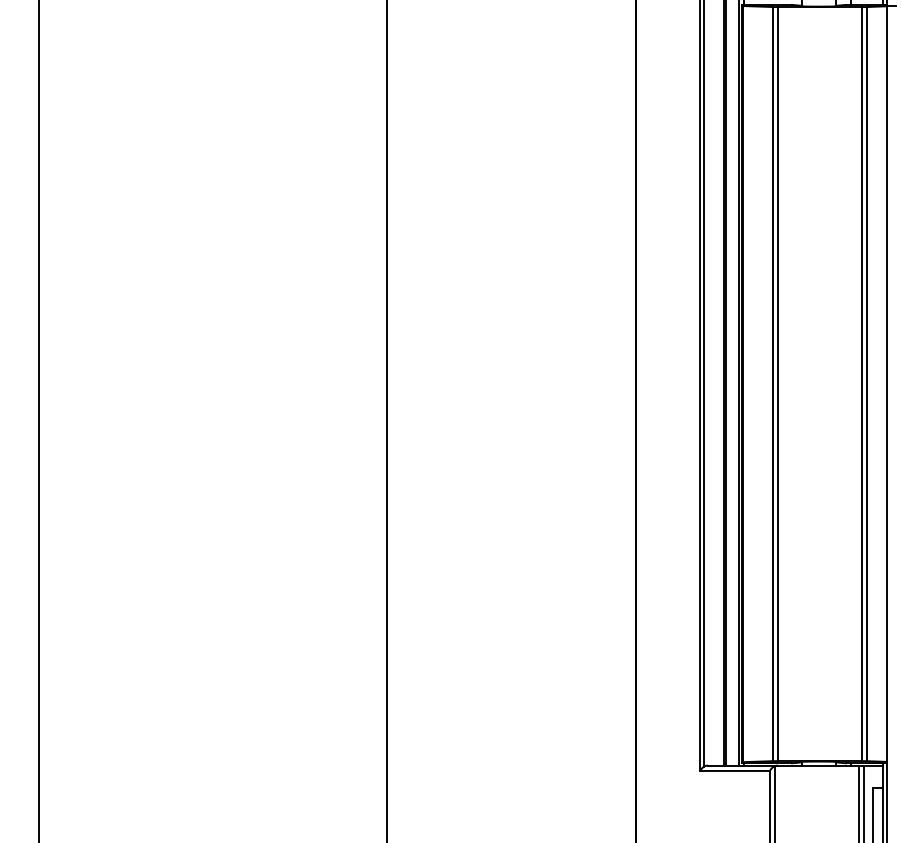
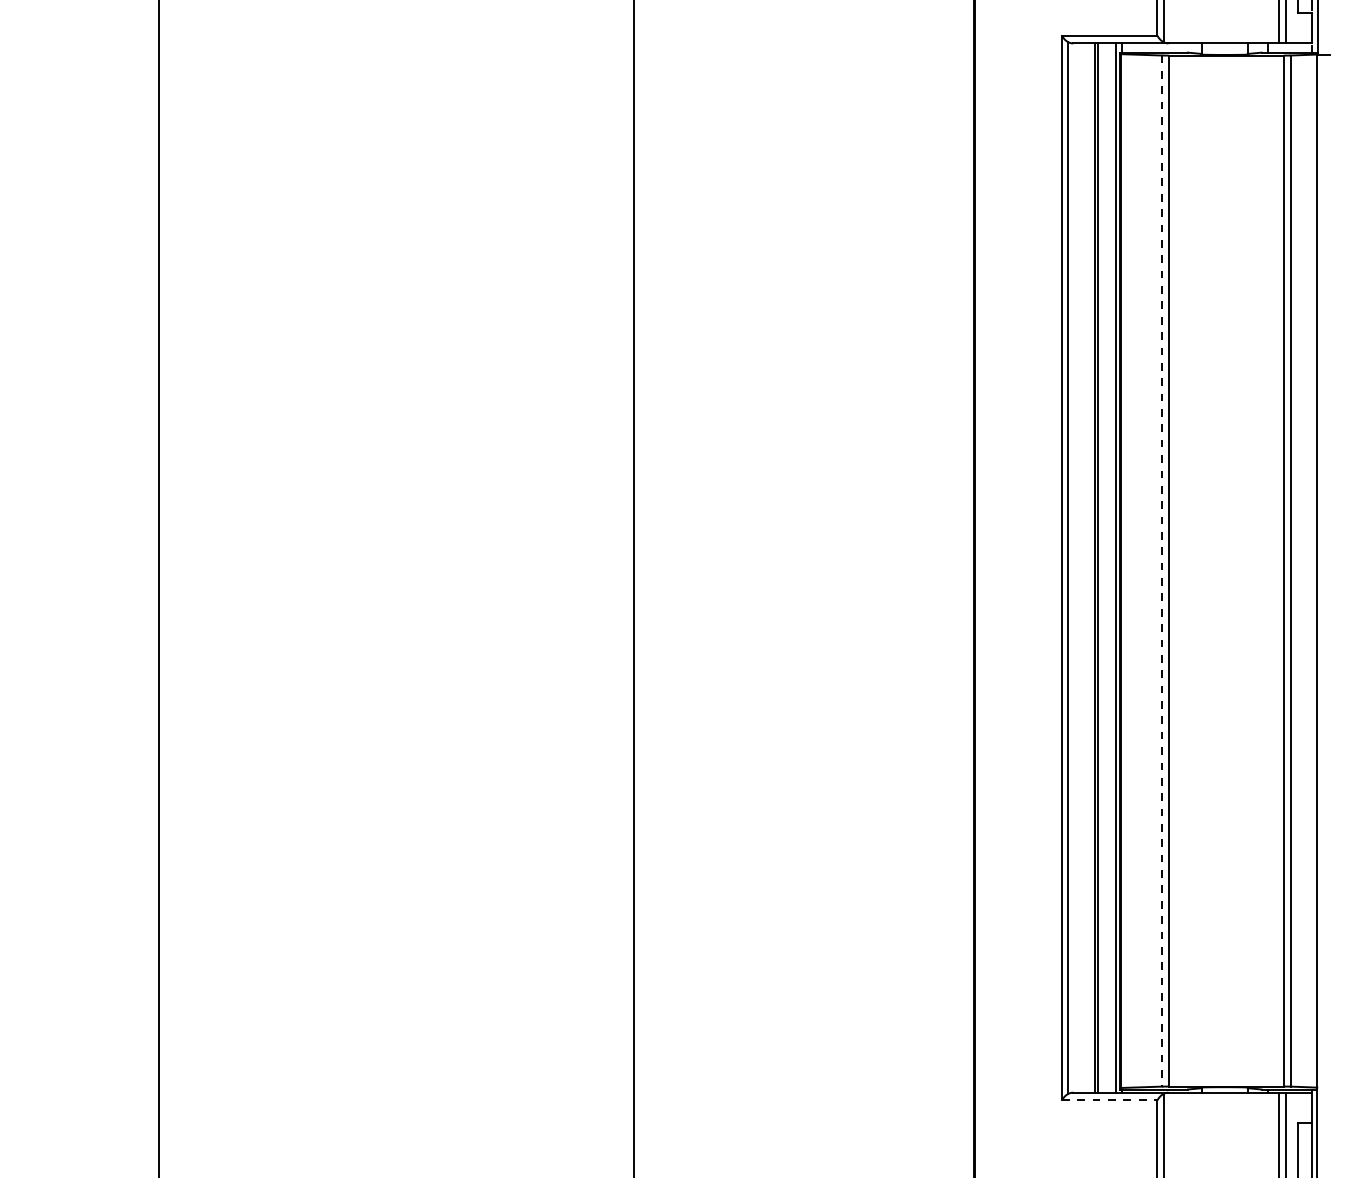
line: (773, 384) -> (1162, 571), solid -> dashed
line: (734, 771) -> (1109, 1100), solid -> dashed

